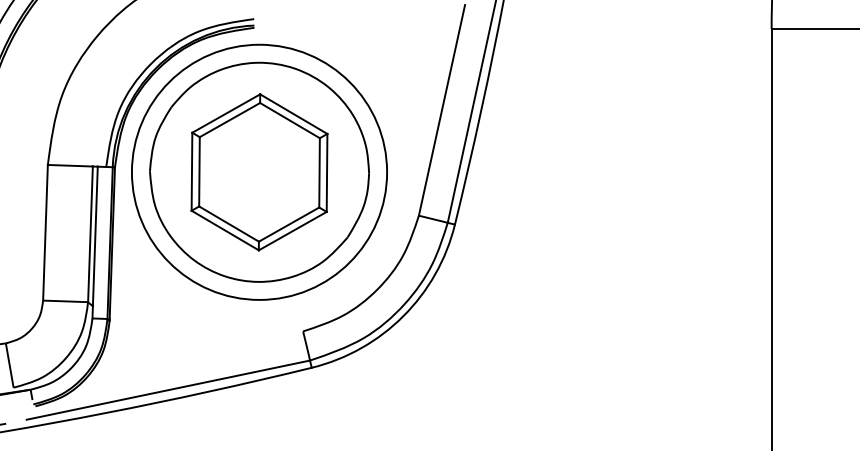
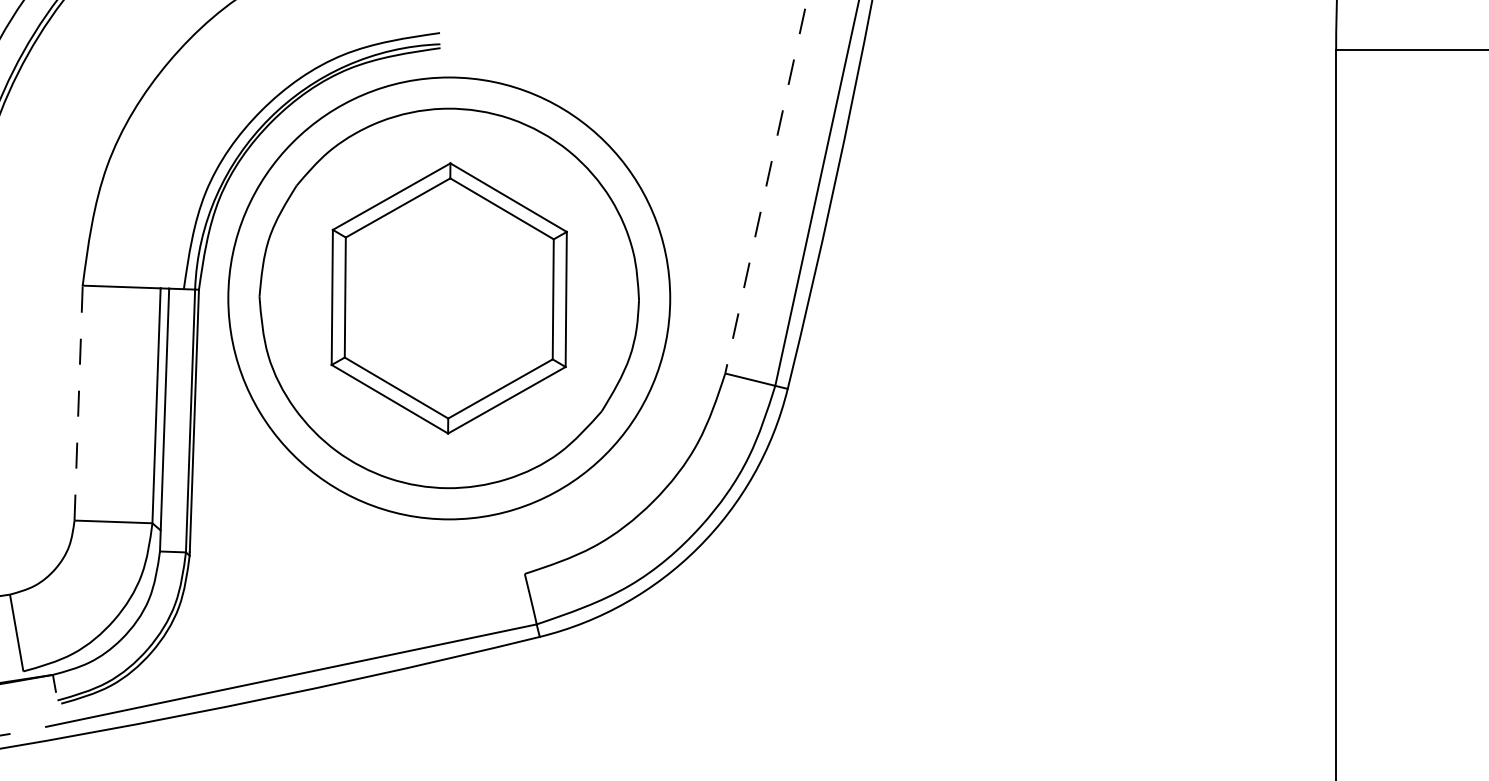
line: (441, 110) -> (764, 191), solid -> dashed
line: (45, 232) -> (78, 402), solid -> dashed

